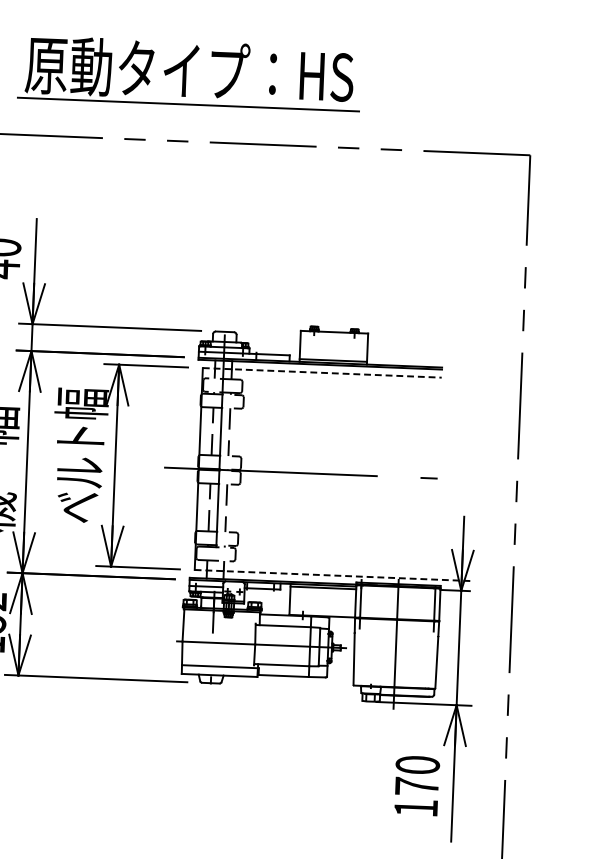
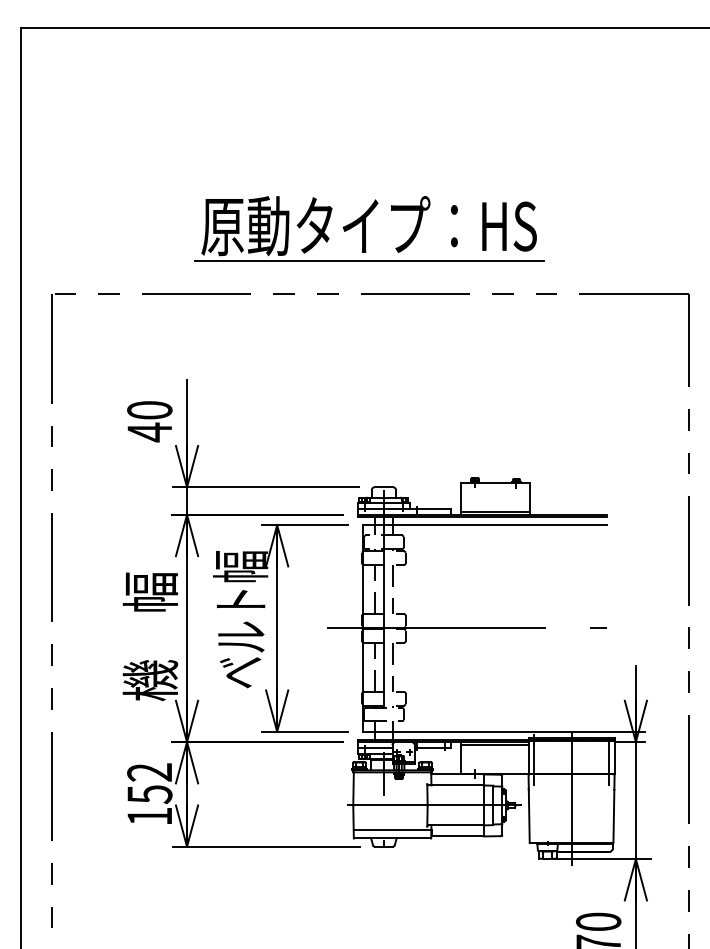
part: (189, 73) -> (369, 228), moved
line: (322, 373) -> (485, 525), dashed -> solid
line: (332, 575) -> (503, 731), dashed -> solid

